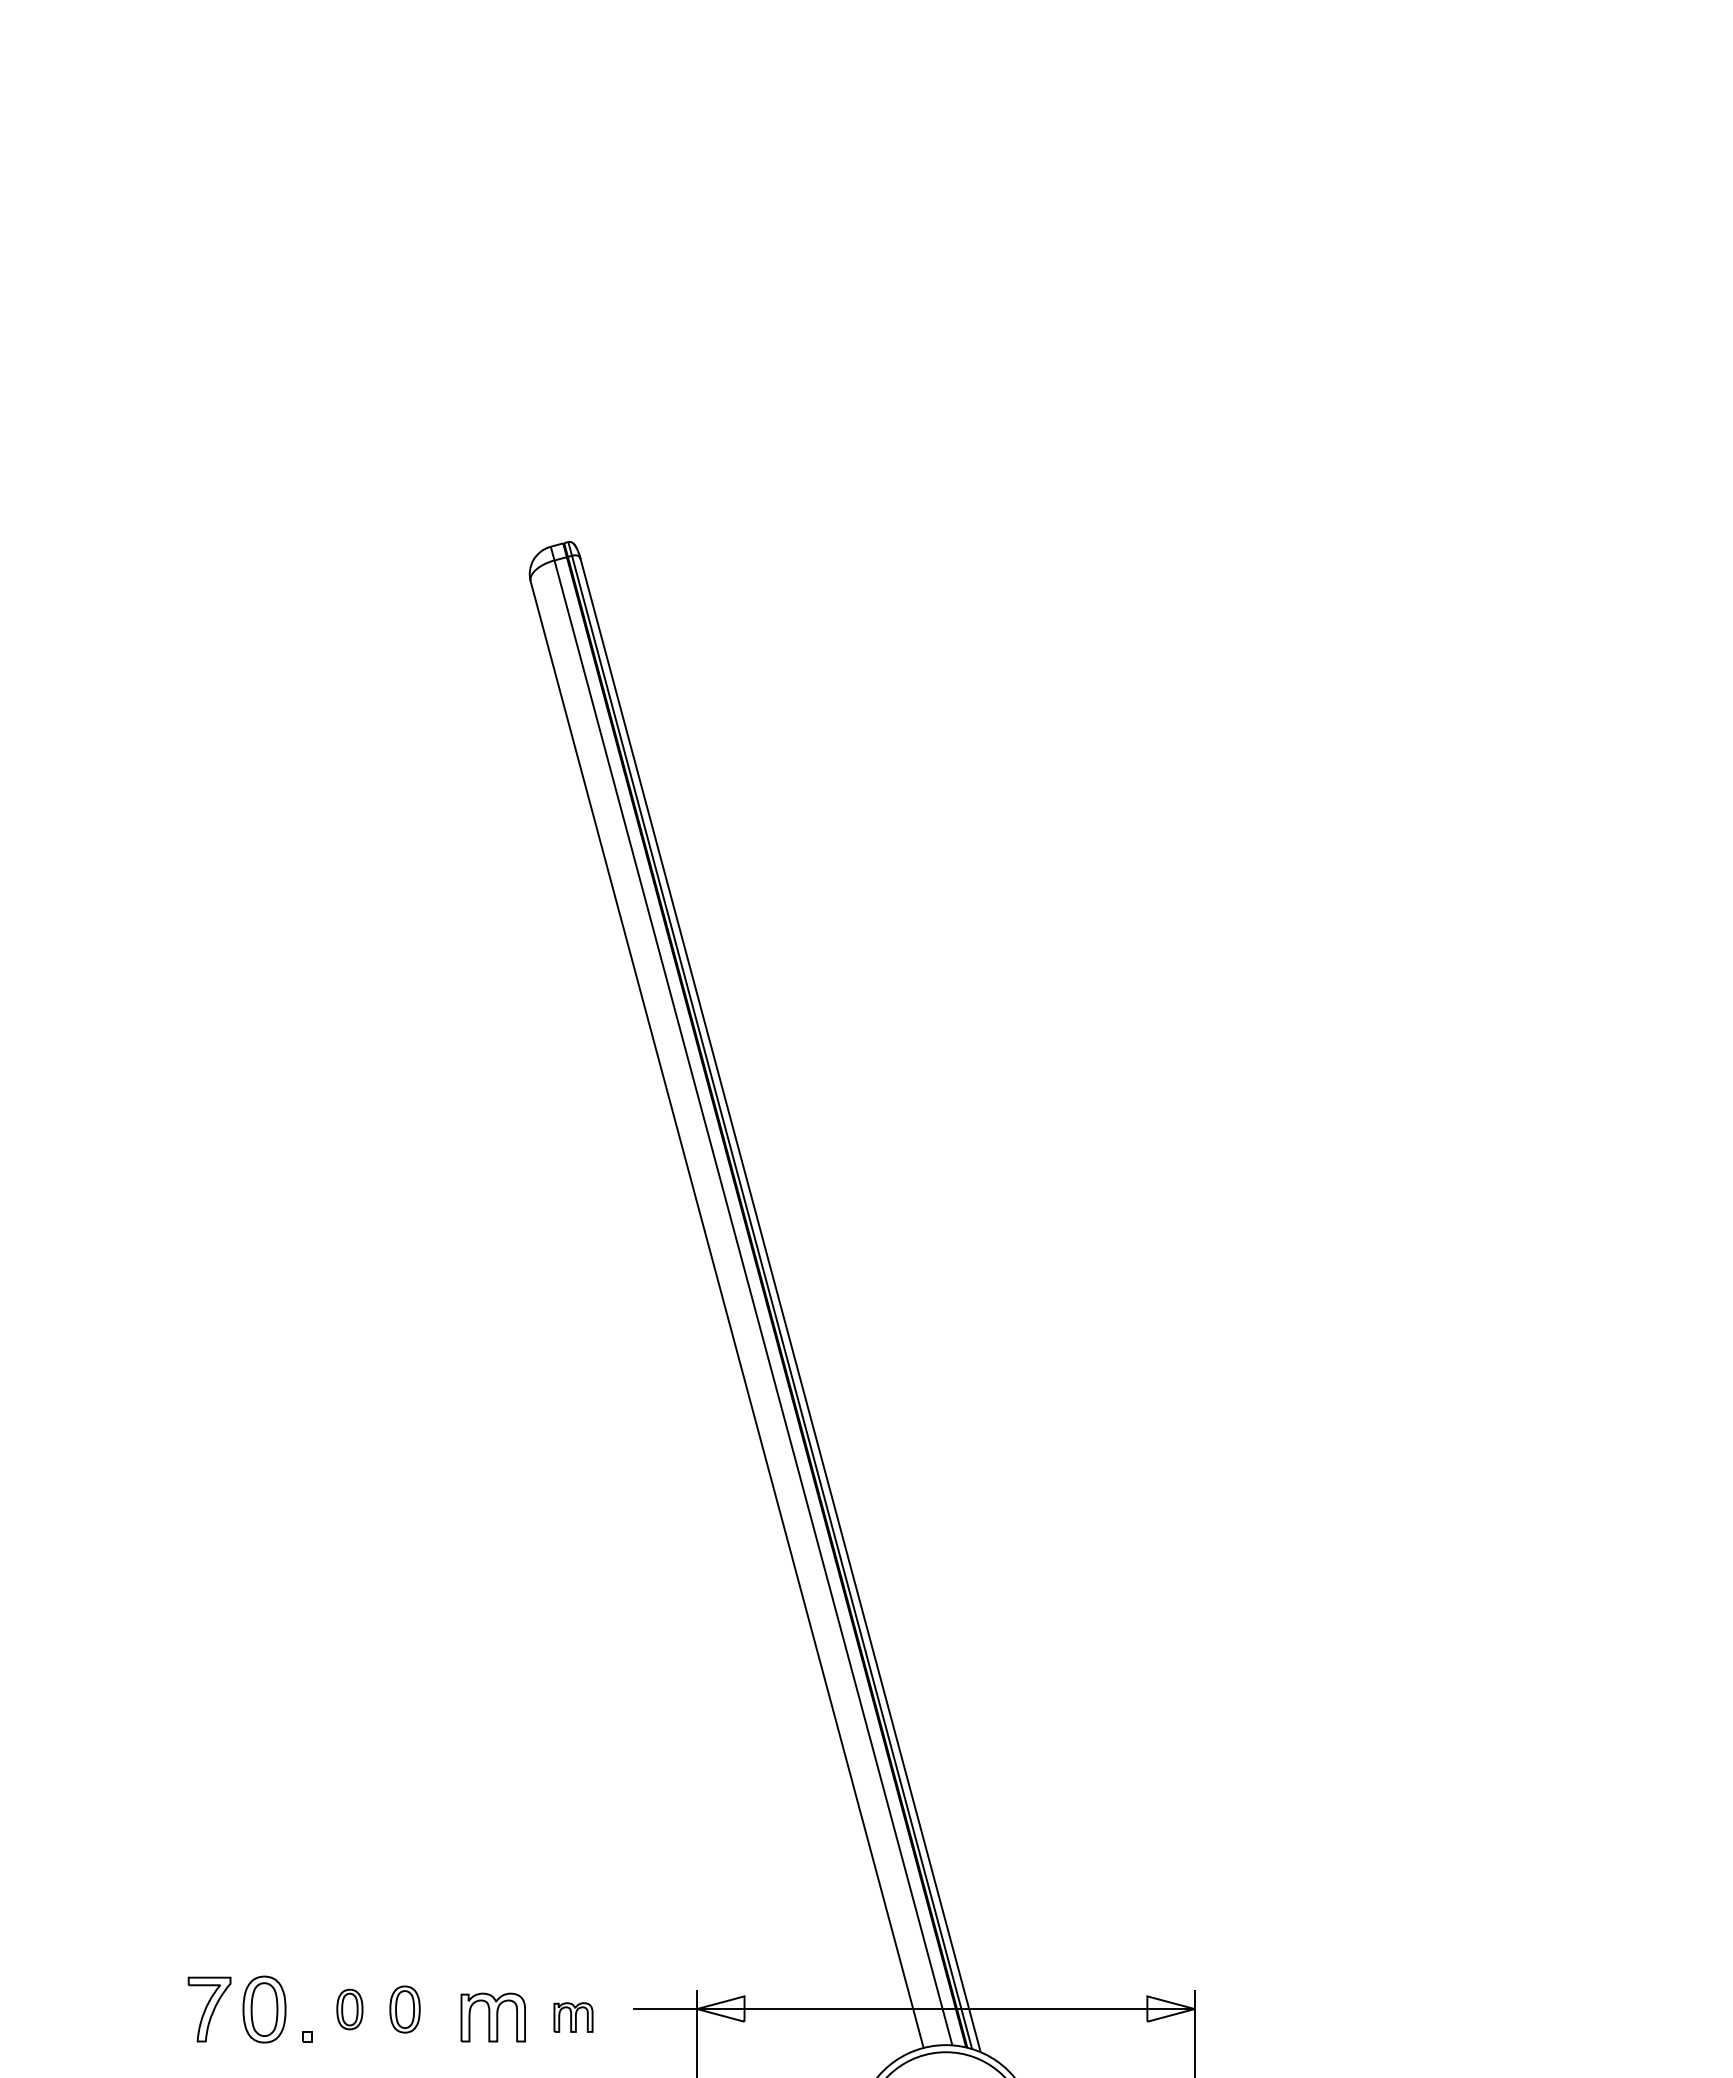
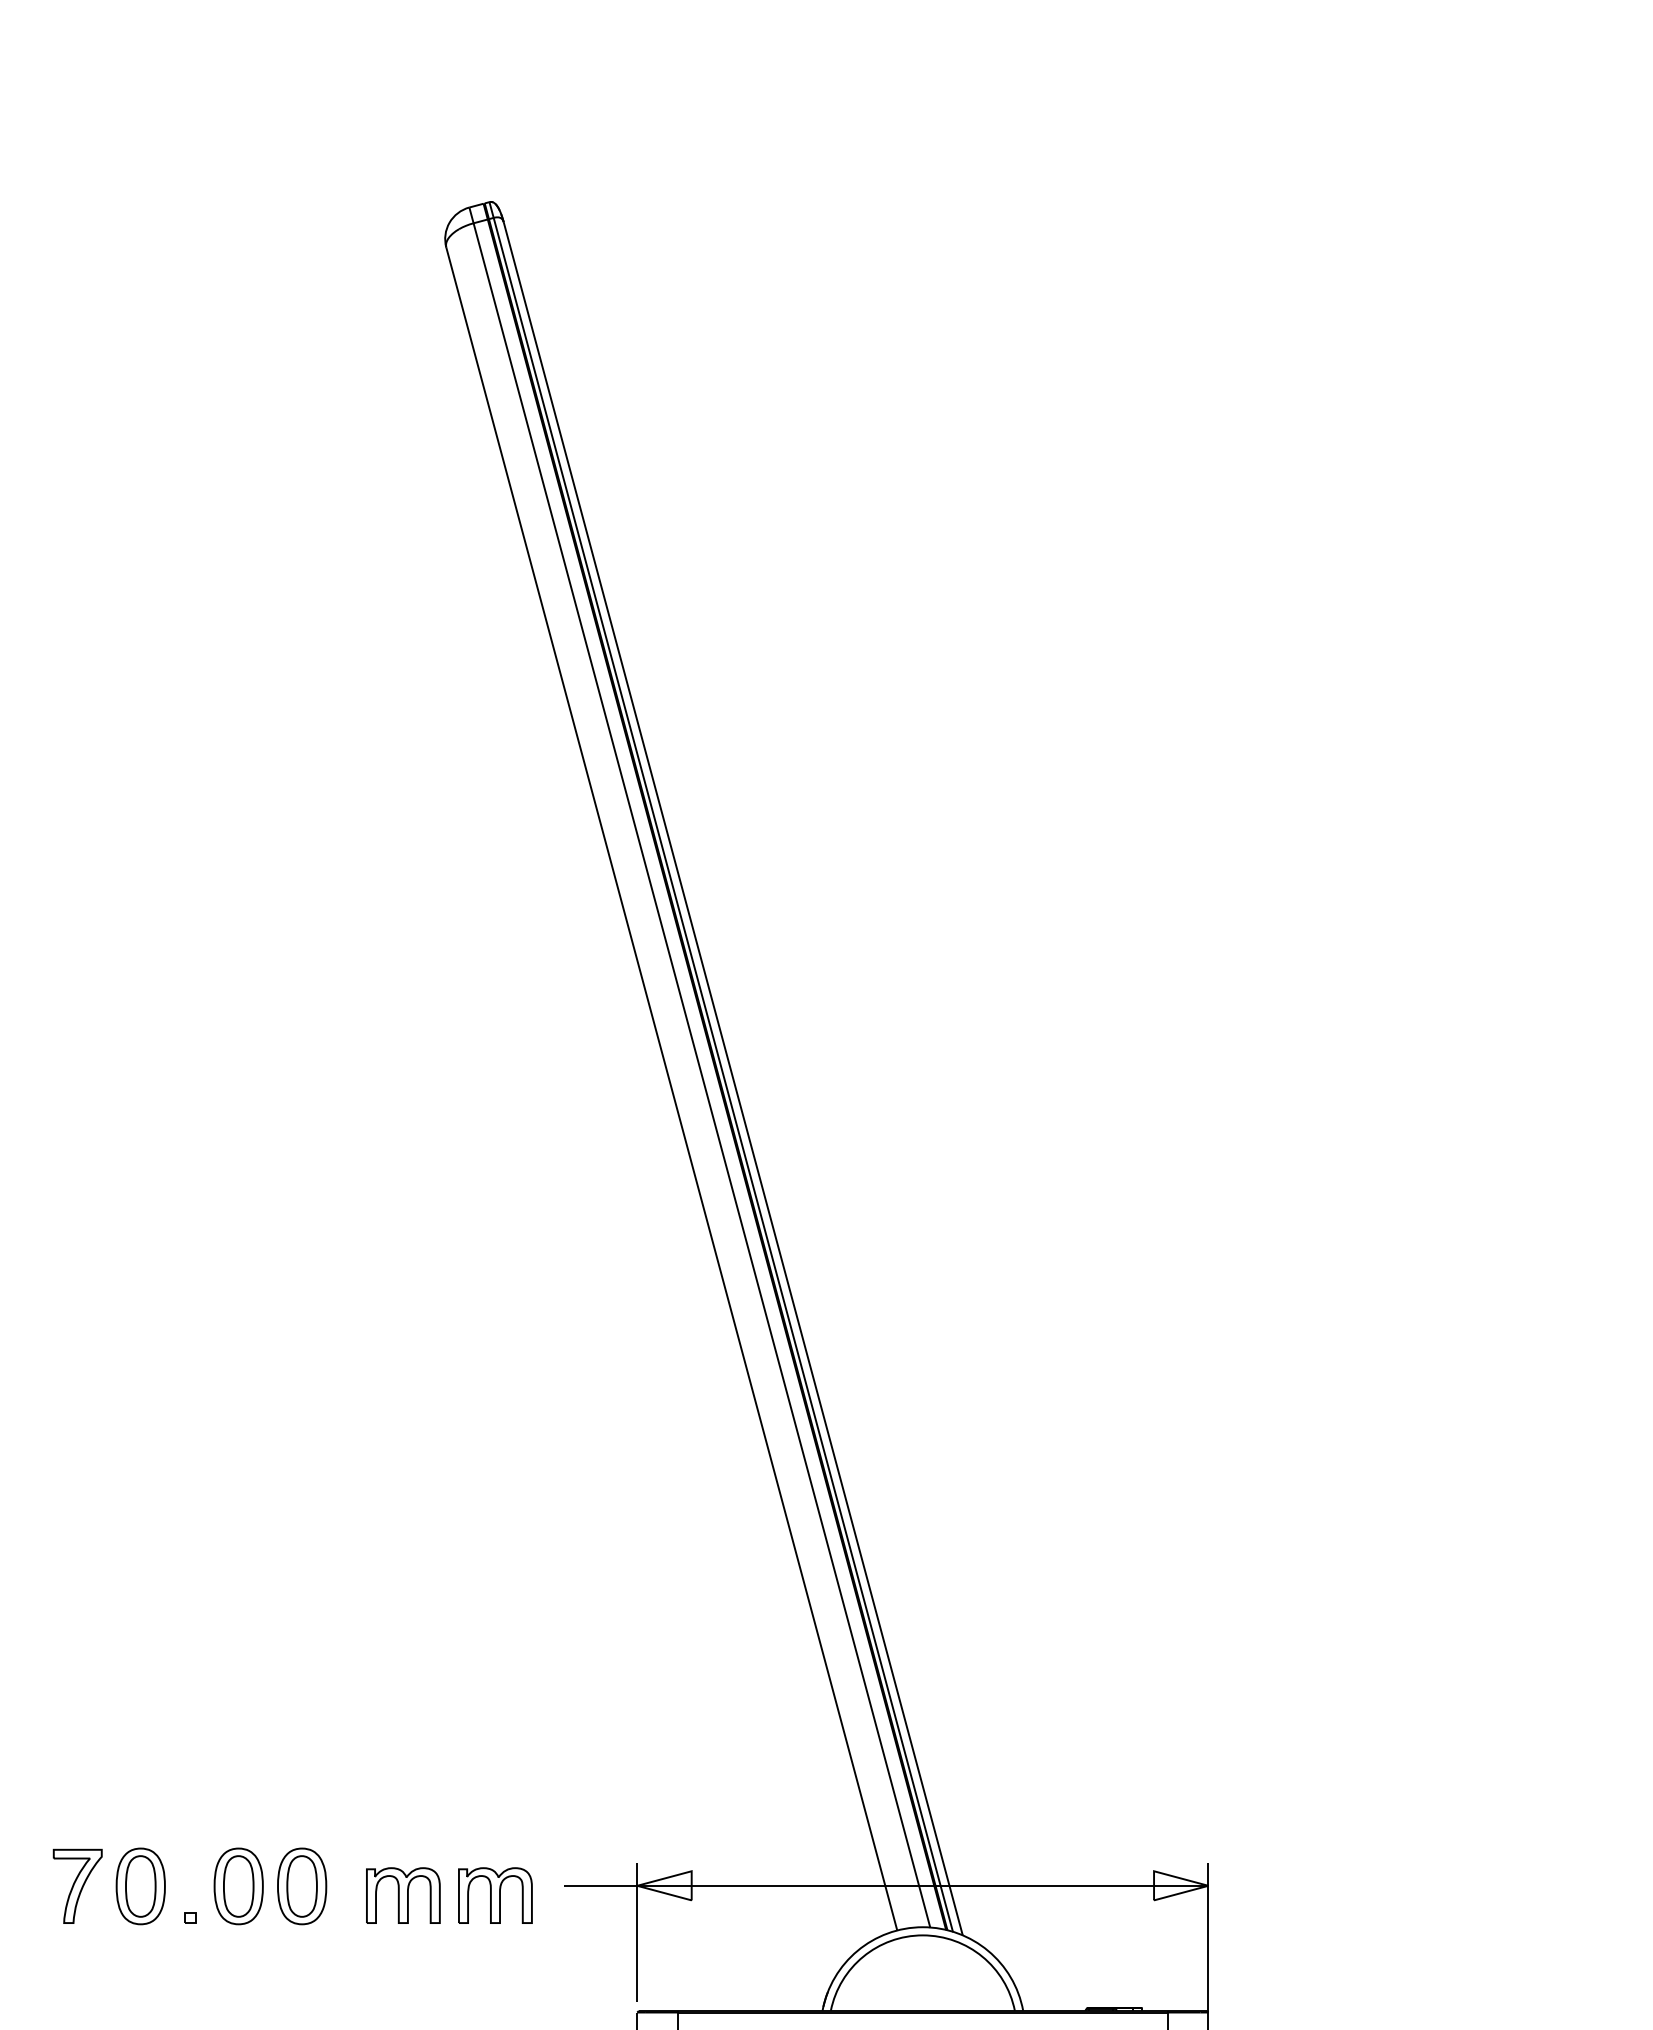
part: (349, 2009) -> (238, 1886), size x1.67
part: (404, 2009) -> (301, 1886), size x1.43
part: (573, 2017) -> (495, 1895), size x1.67

